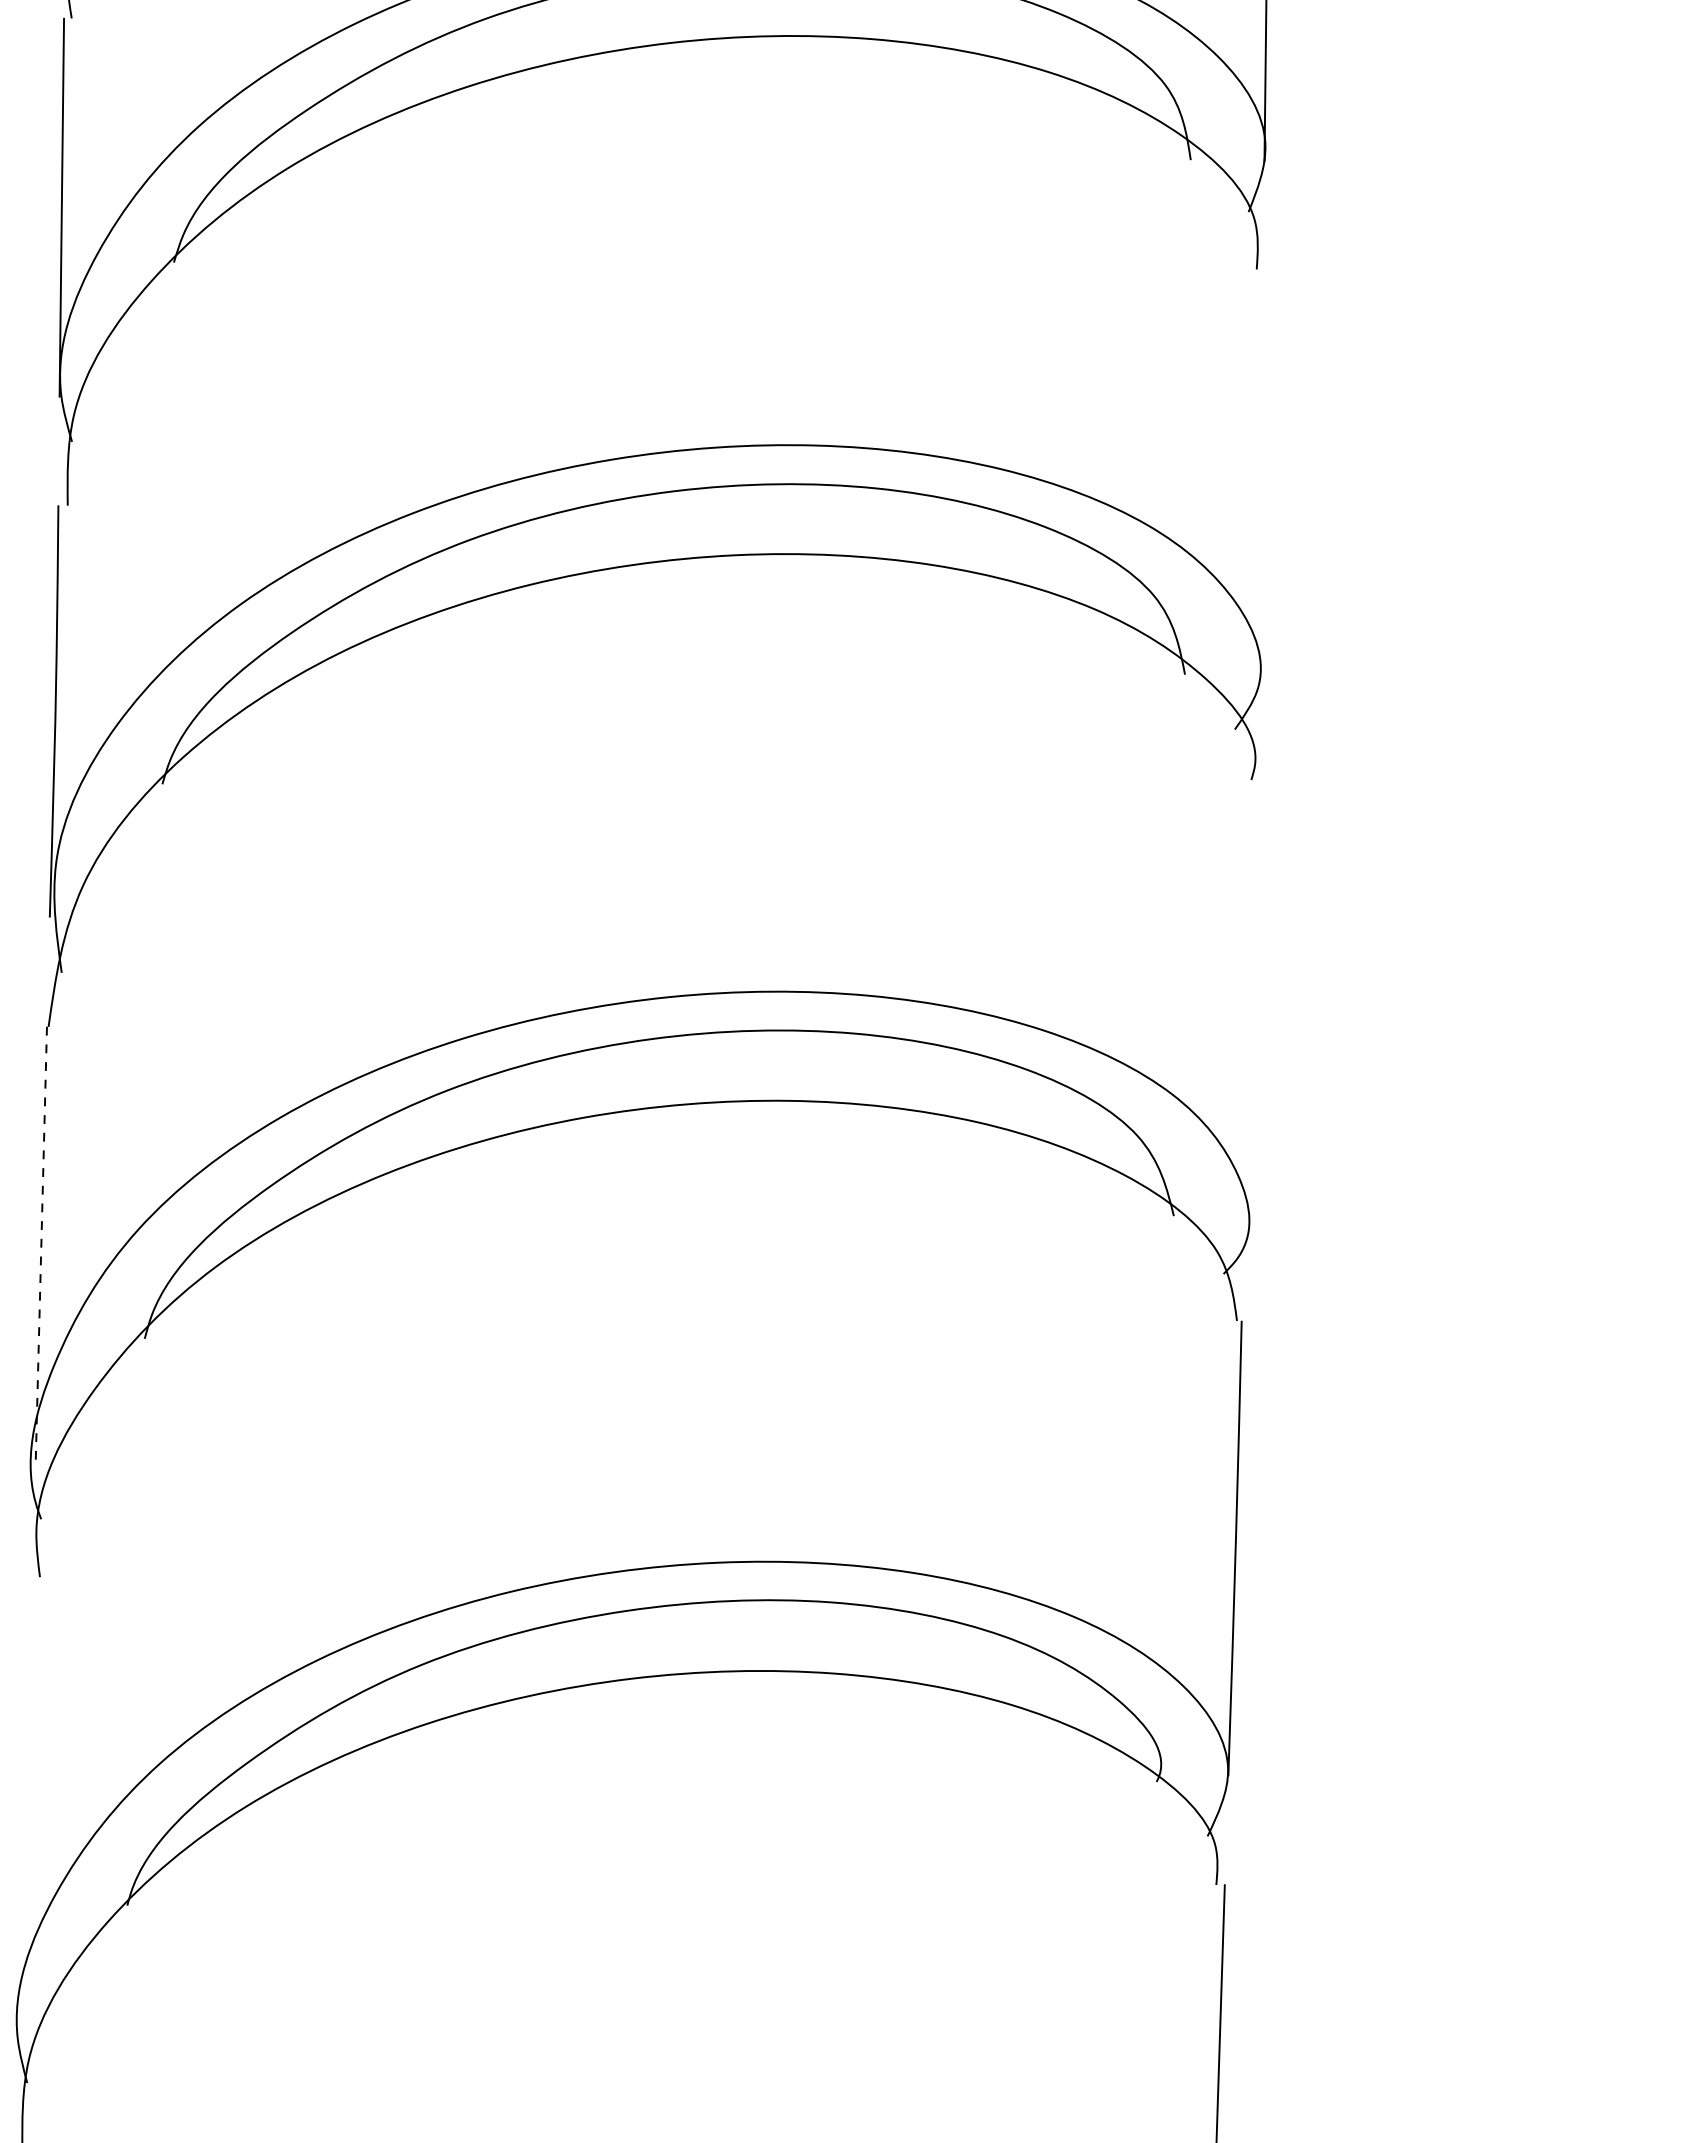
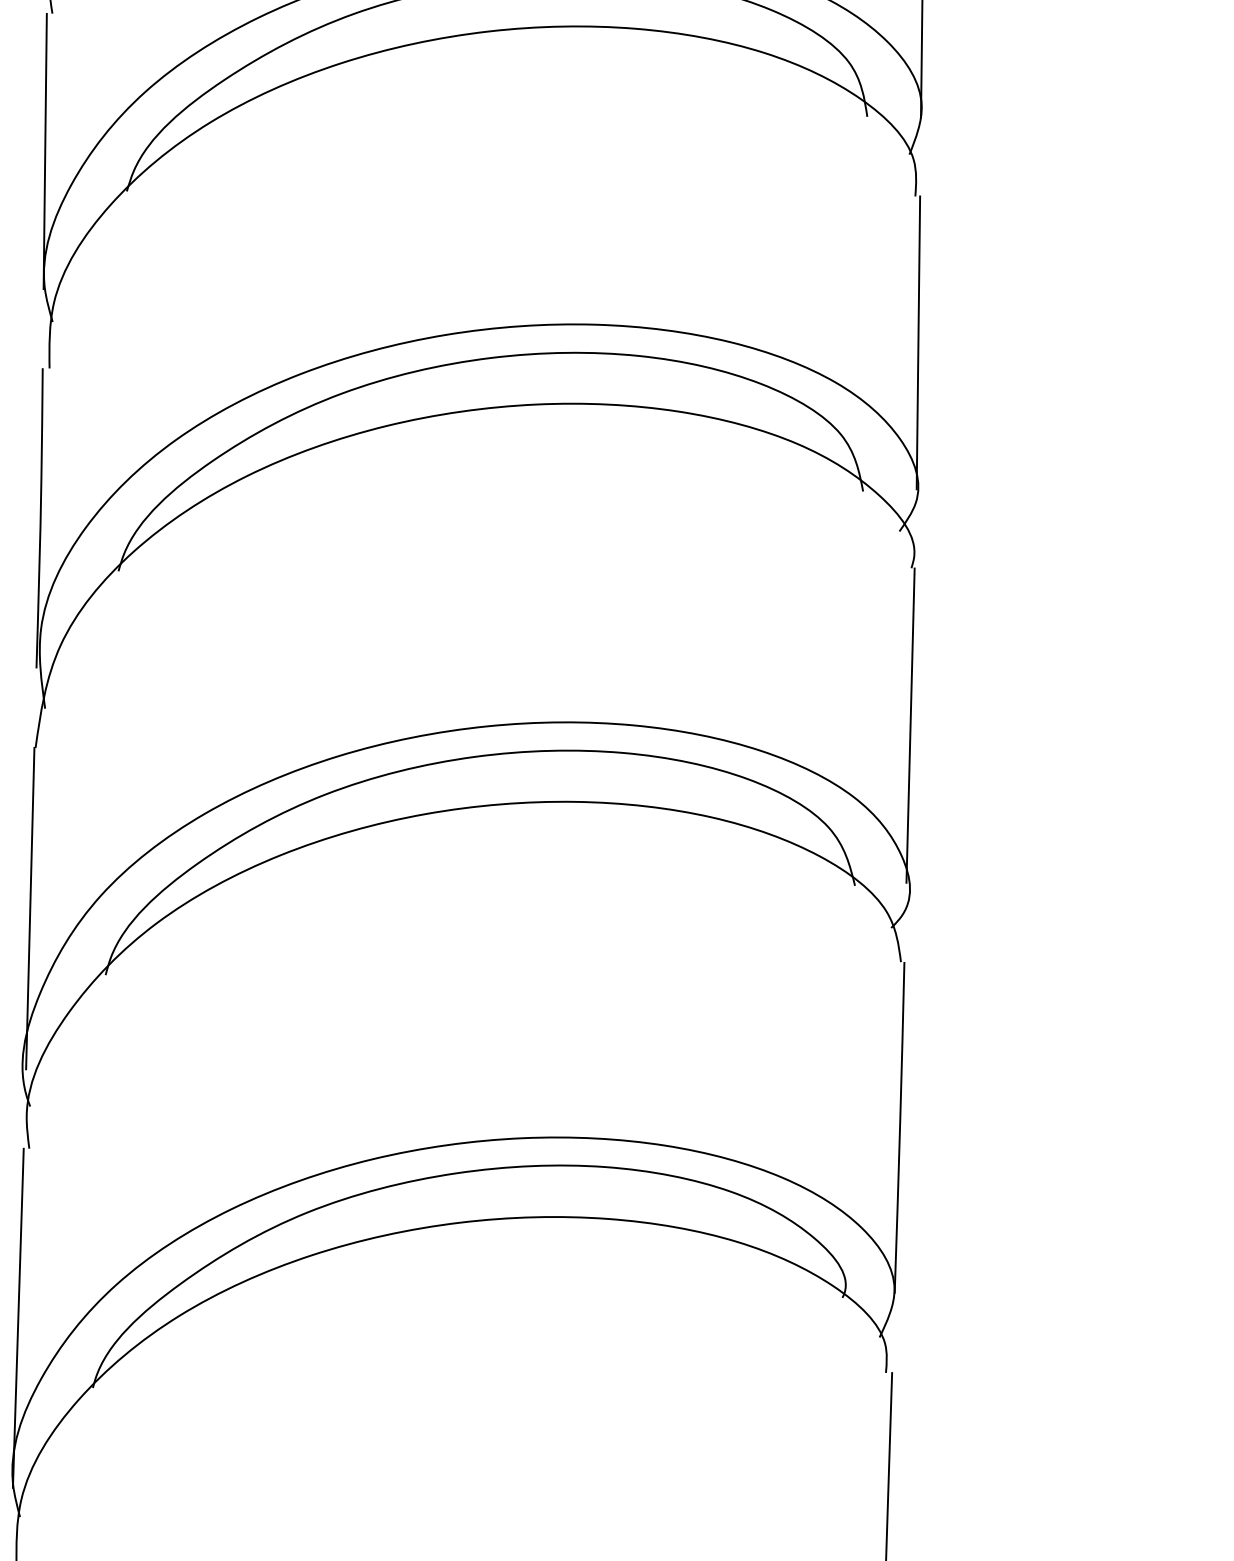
line: (1260, 470) -> (918, 342), added
line: (1249, 995) -> (910, 725), added
line: (41, 1247) -> (30, 908), dashed -> solid
line: (24, 1809) -> (18, 1317), added

